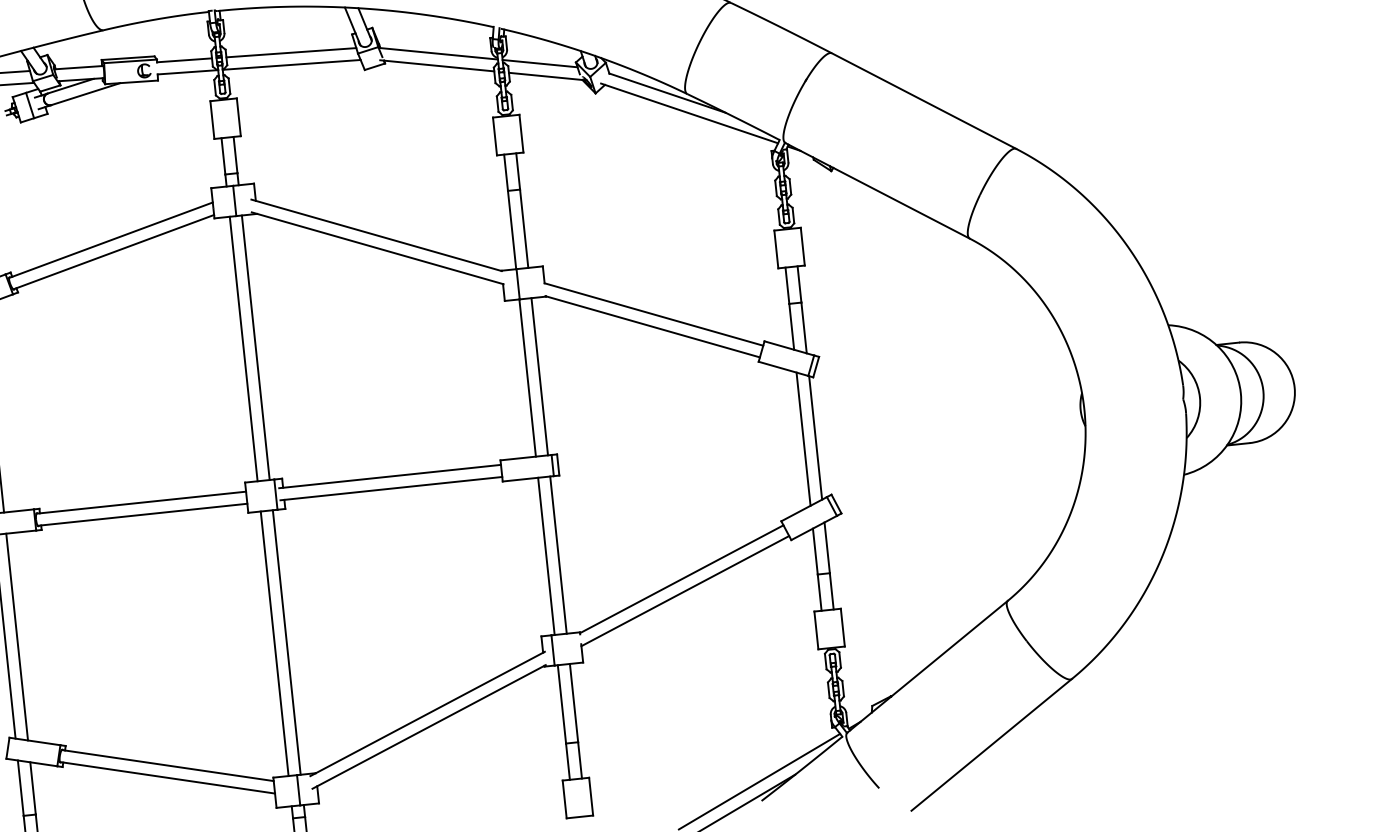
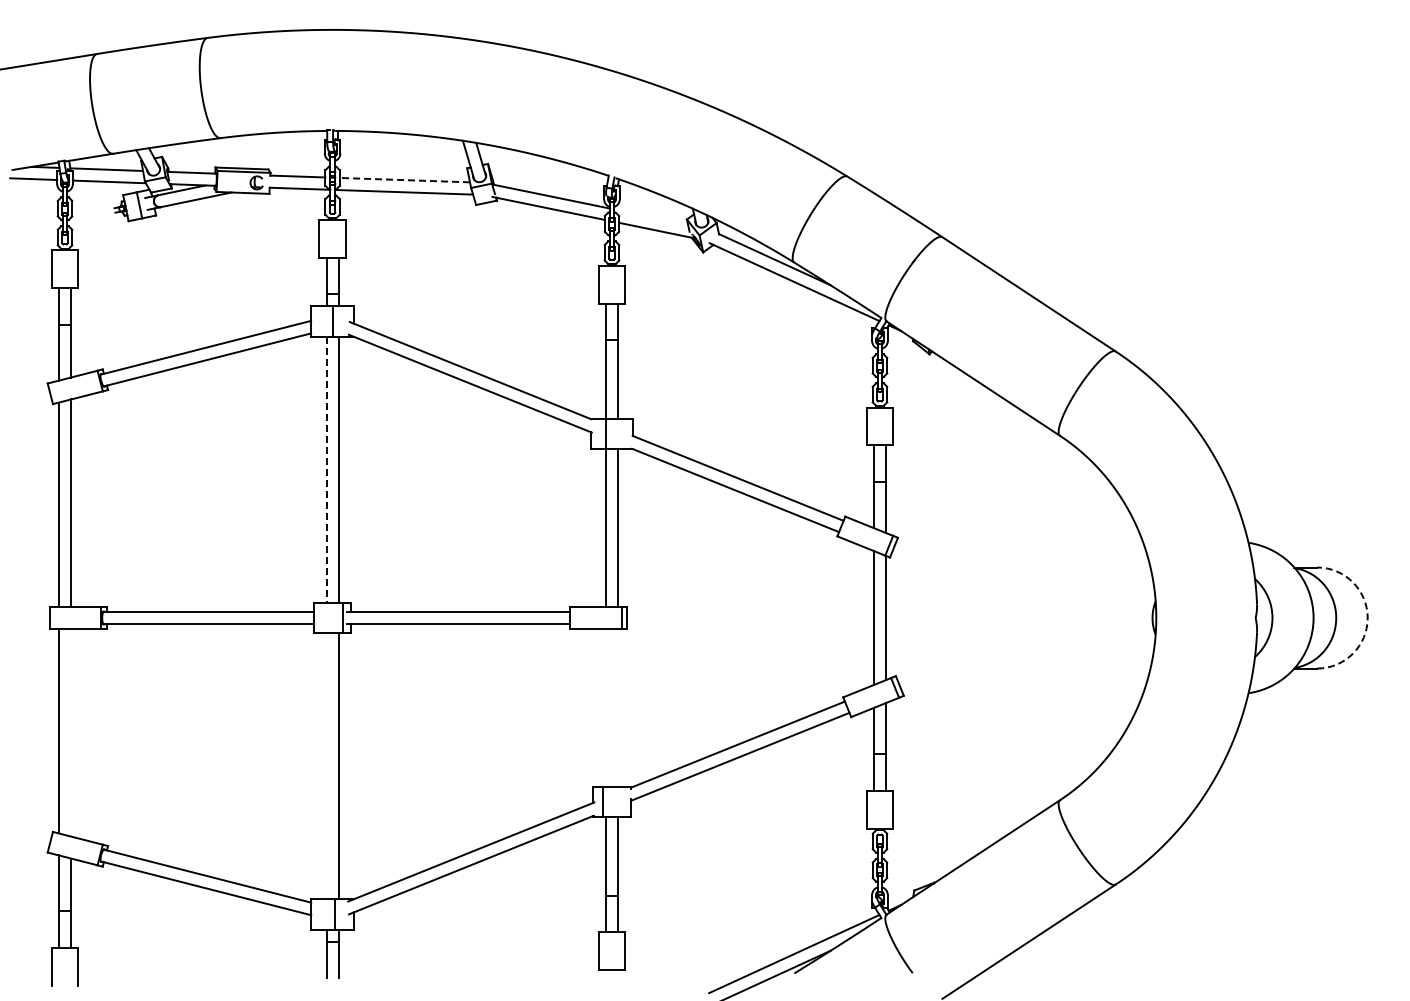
line: (290, 53) -> (404, 180), solid -> dashed
line: (540, 63) -> (651, 216), removed
line: (243, 348) -> (326, 469), solid -> dashed
arc: (1294, 388) -> (1367, 618), solid -> dashed
line: (558, 554) -> (618, 707), removed
line: (545, 556) -> (605, 707), removed
line: (17, 636) -> (71, 732), removed
line: (274, 644) -> (326, 766), removed

